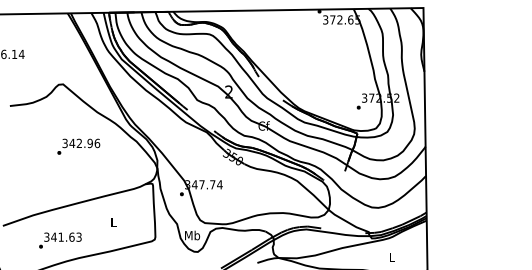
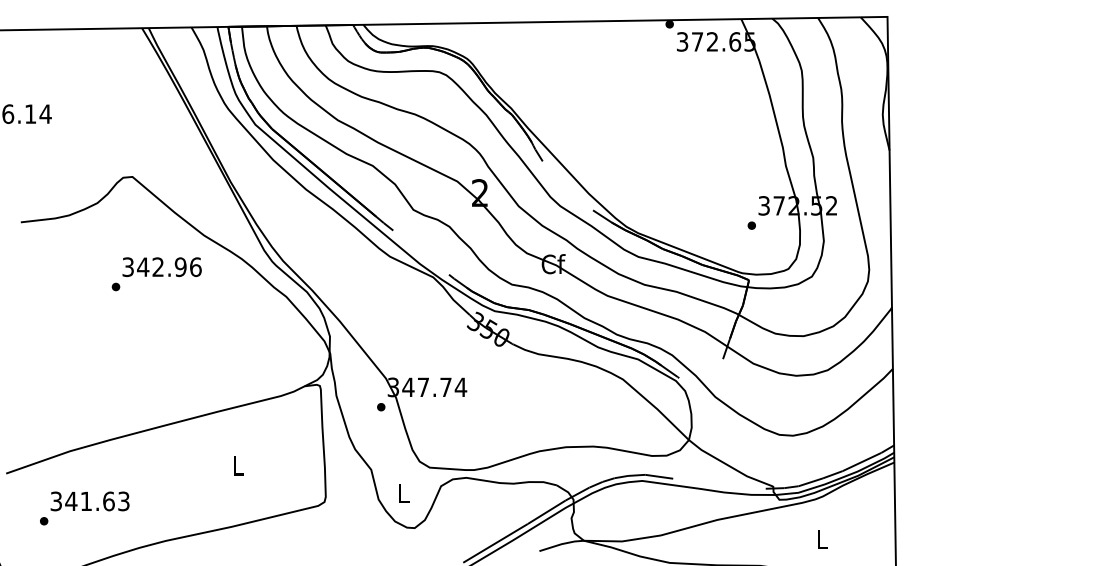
text: (78, 146) -> (156, 273), moved
text: (192, 235) -> (403, 493), Mb -> L
text: (60, 240) -> (84, 508), moved

